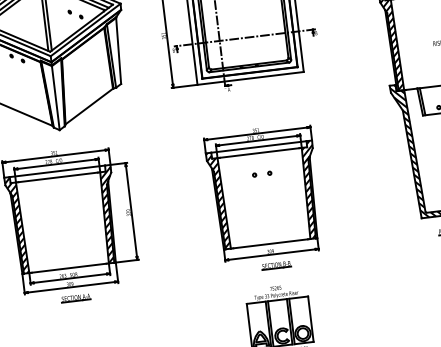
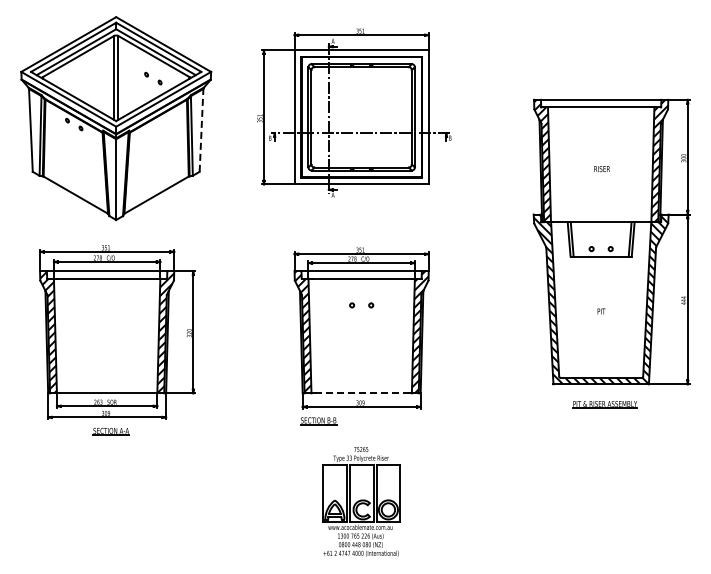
line: (118, 51) -> (201, 130), solid -> dashed
line: (271, 243) -> (362, 393), solid -> dashed
part: (276, 265) -> (318, 421), moved

